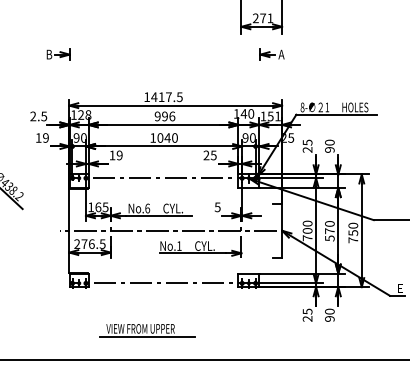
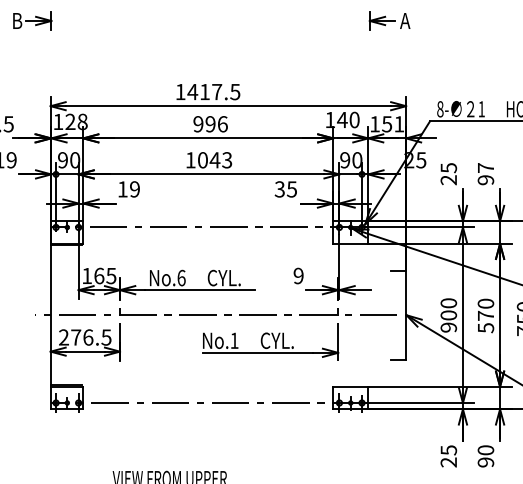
text: (174, 137) -> (226, 159), 1040 -> 1043
text: (329, 142) -> (485, 167), 90 -> 97
text: (206, 155) -> (279, 189), 25 -> 35
text: (217, 207) -> (298, 276), 5 -> 9
text: (307, 238) -> (448, 328), 700 -> 900

